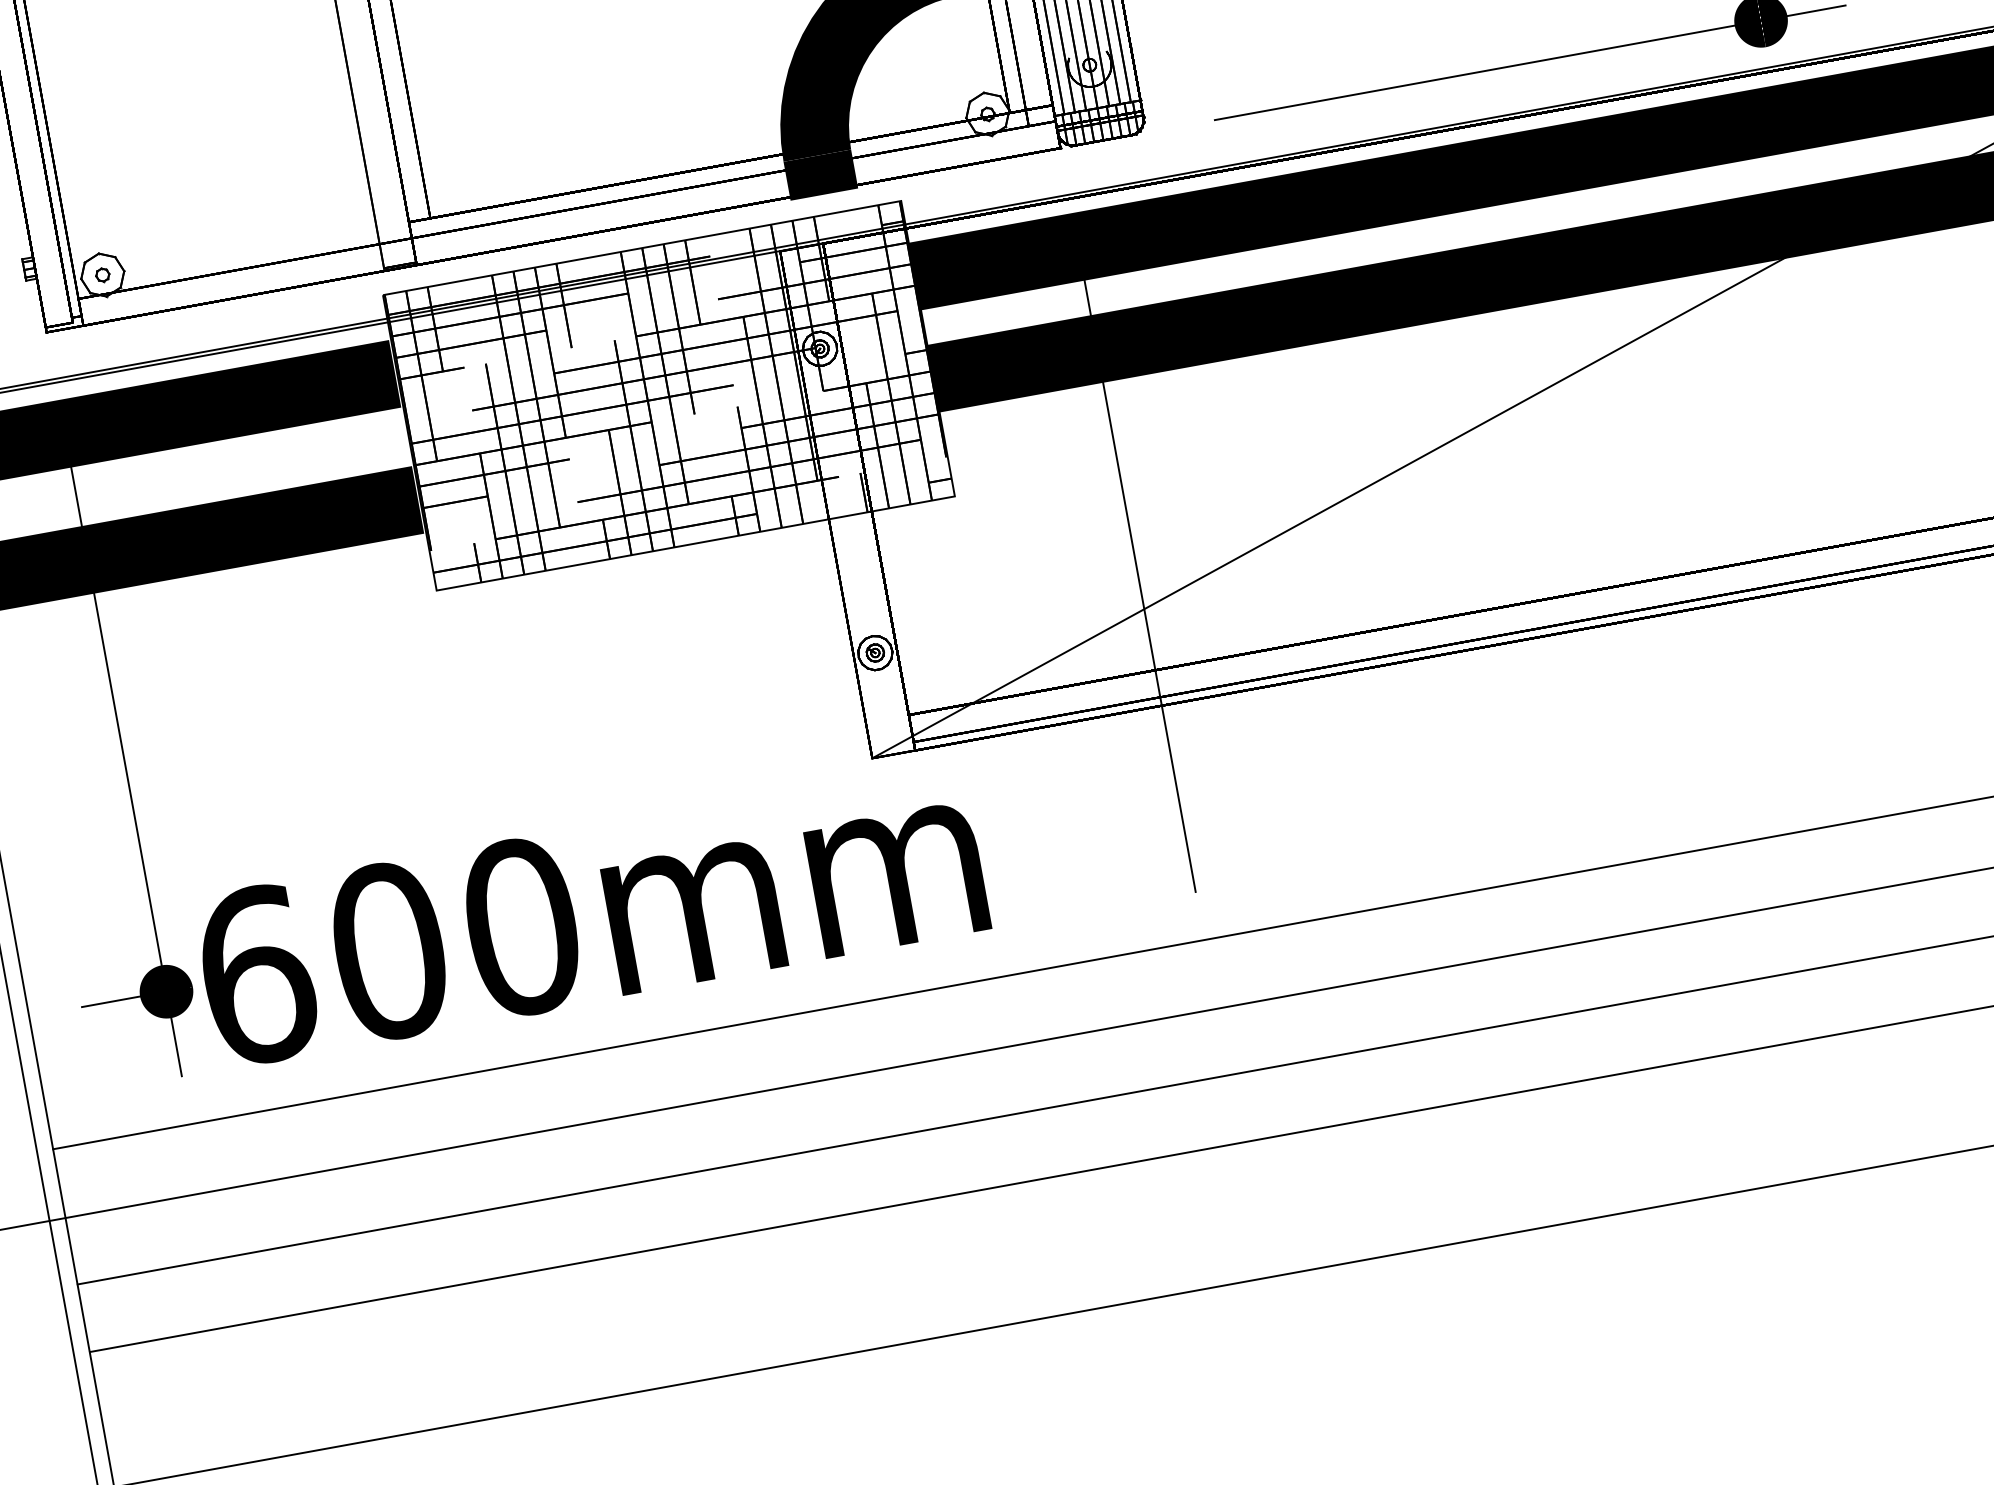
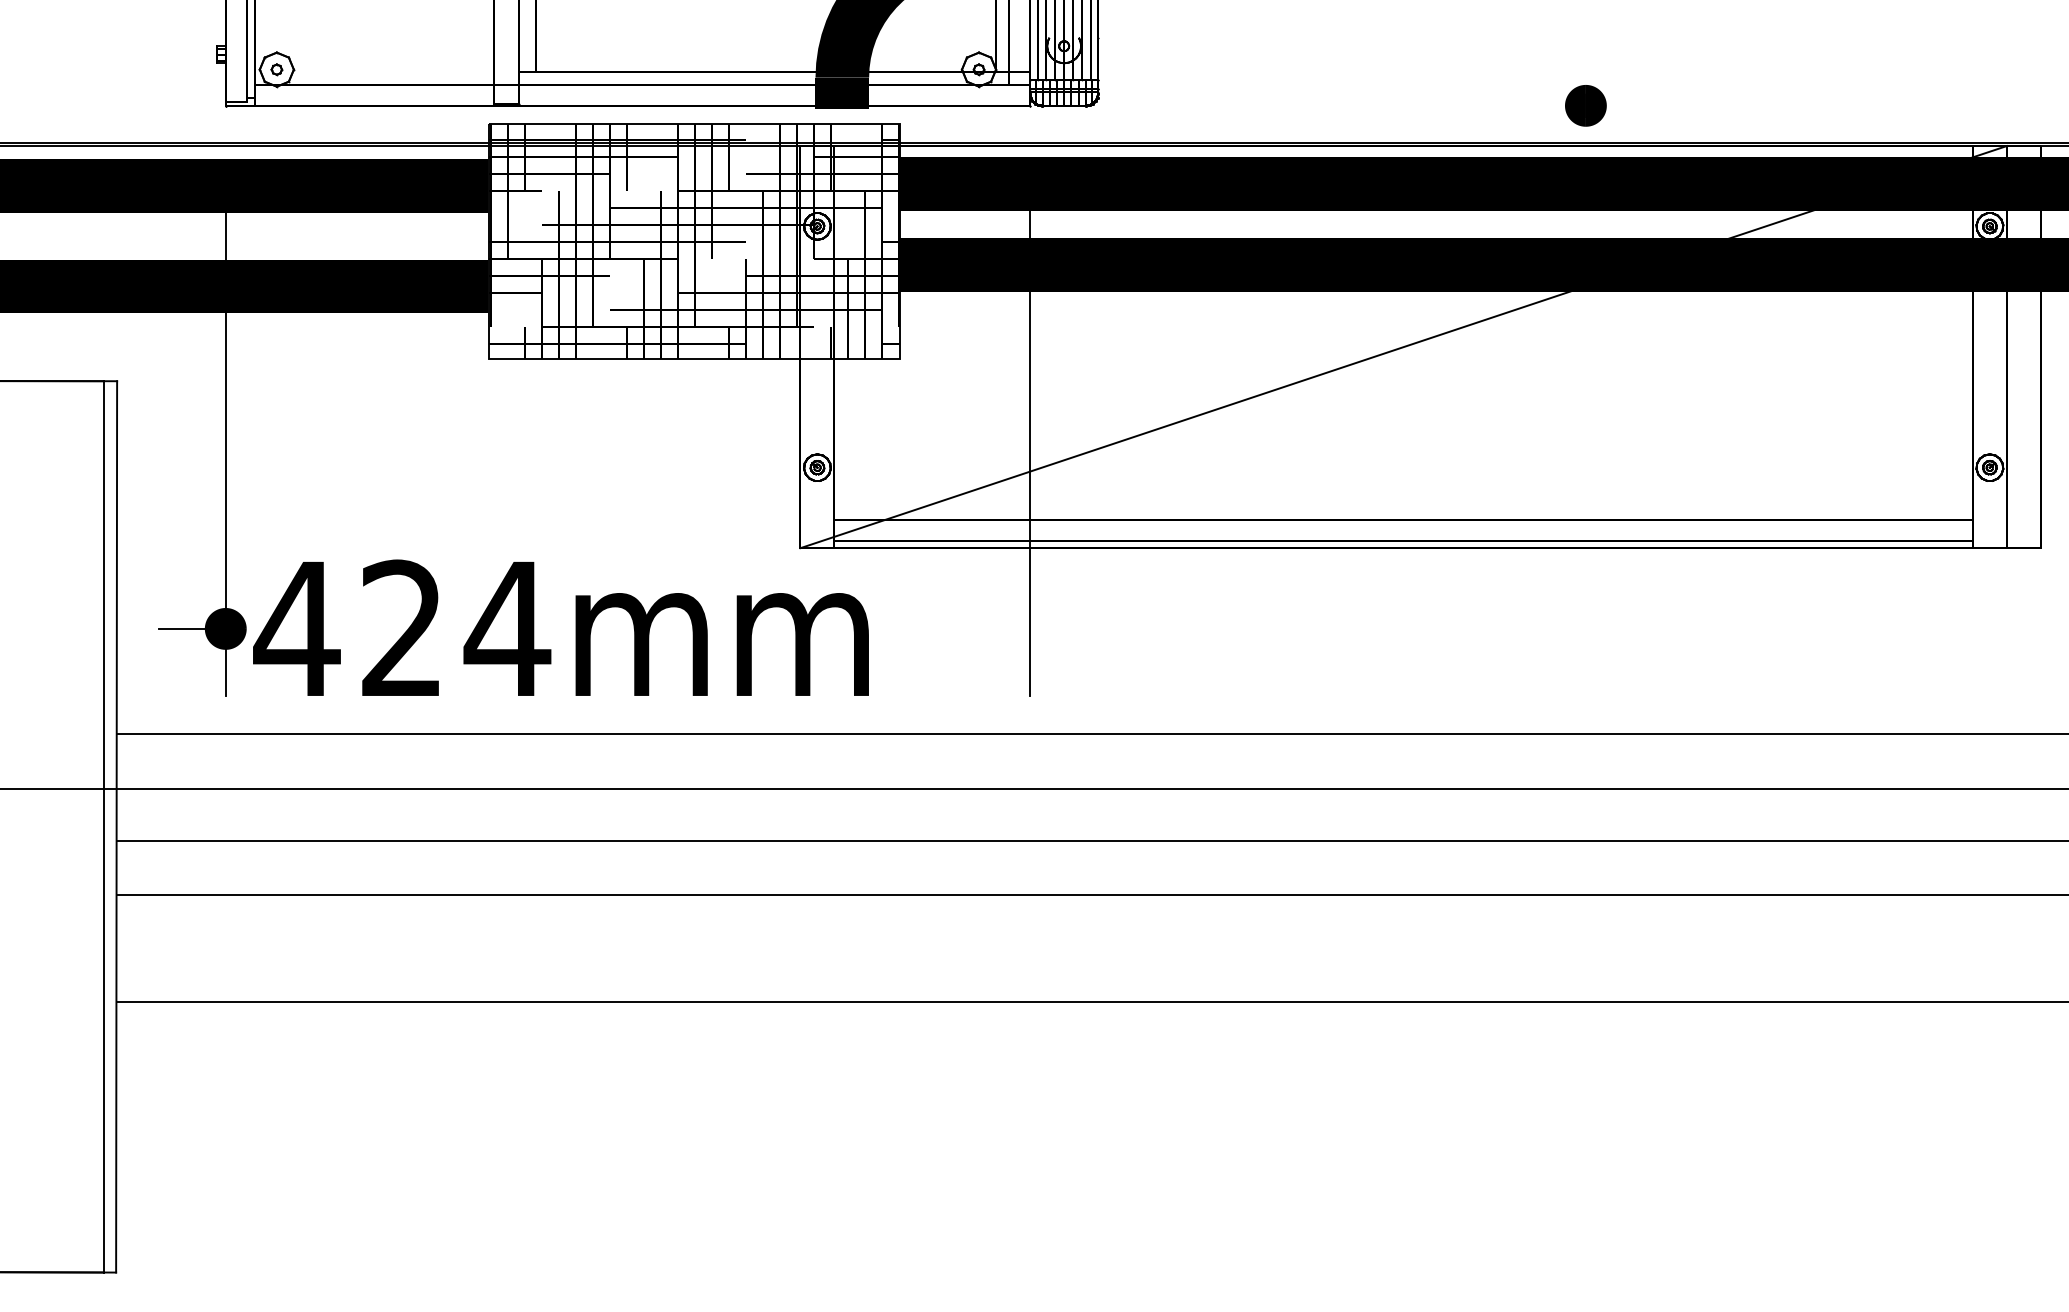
line: (1529, 62) -> (1402, 105), removed
text: (389, 950) -> (402, 628), 600mm -> 424mm

